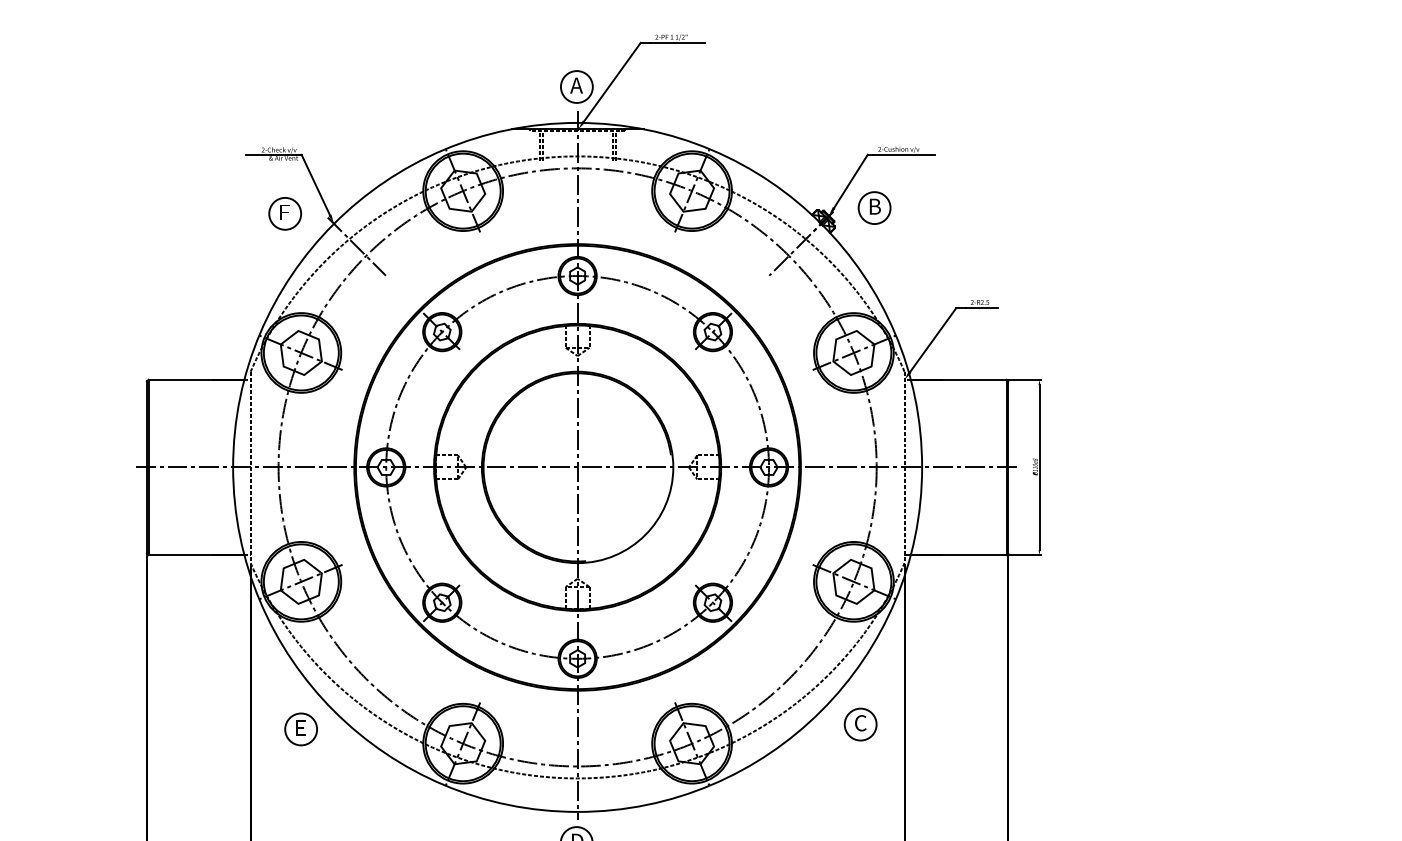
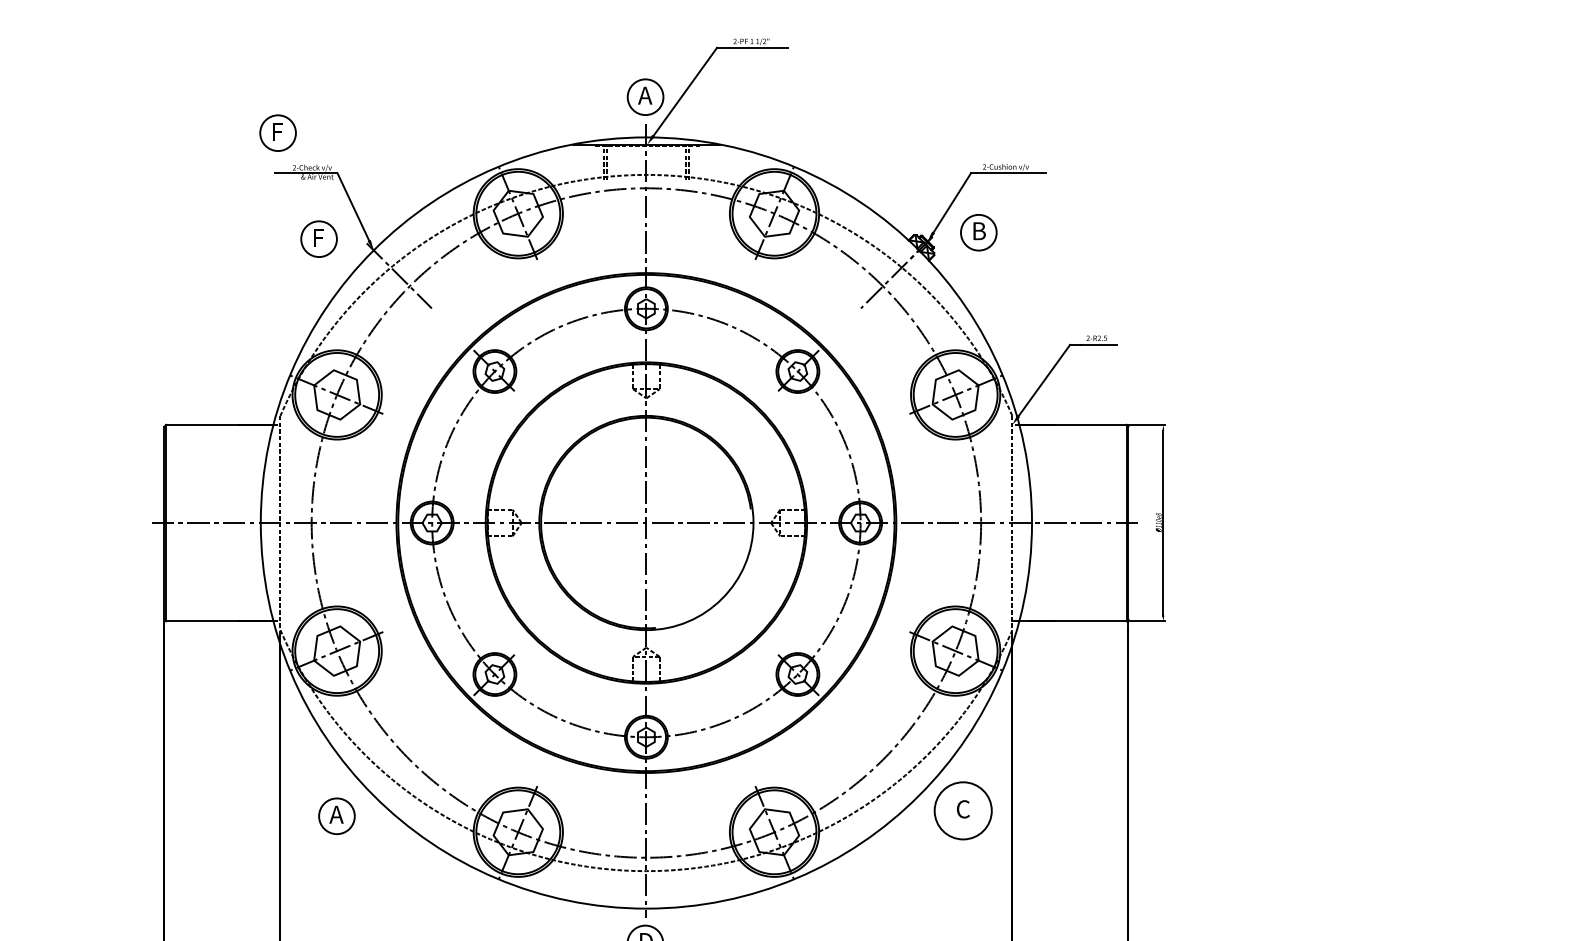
part: (248, 118) -> (277, 132), added
circle: (860, 724) -> (963, 810), size x1.6
text: (300, 727) -> (336, 814), E -> A

